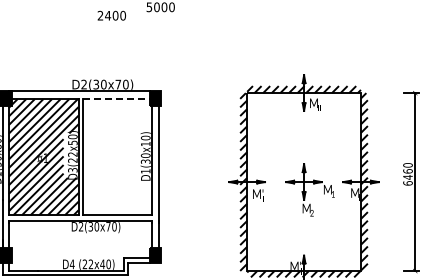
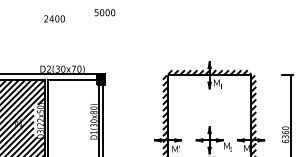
text: (111, 15) -> (54, 18), moved
line: (116, 99) -> (72, 80), dashed -> solid
text: (145, 143) -> (93, 112), D1(30x10) -> D1(30x80)
text: (407, 177) -> (285, 137), 6460 -> 6360

